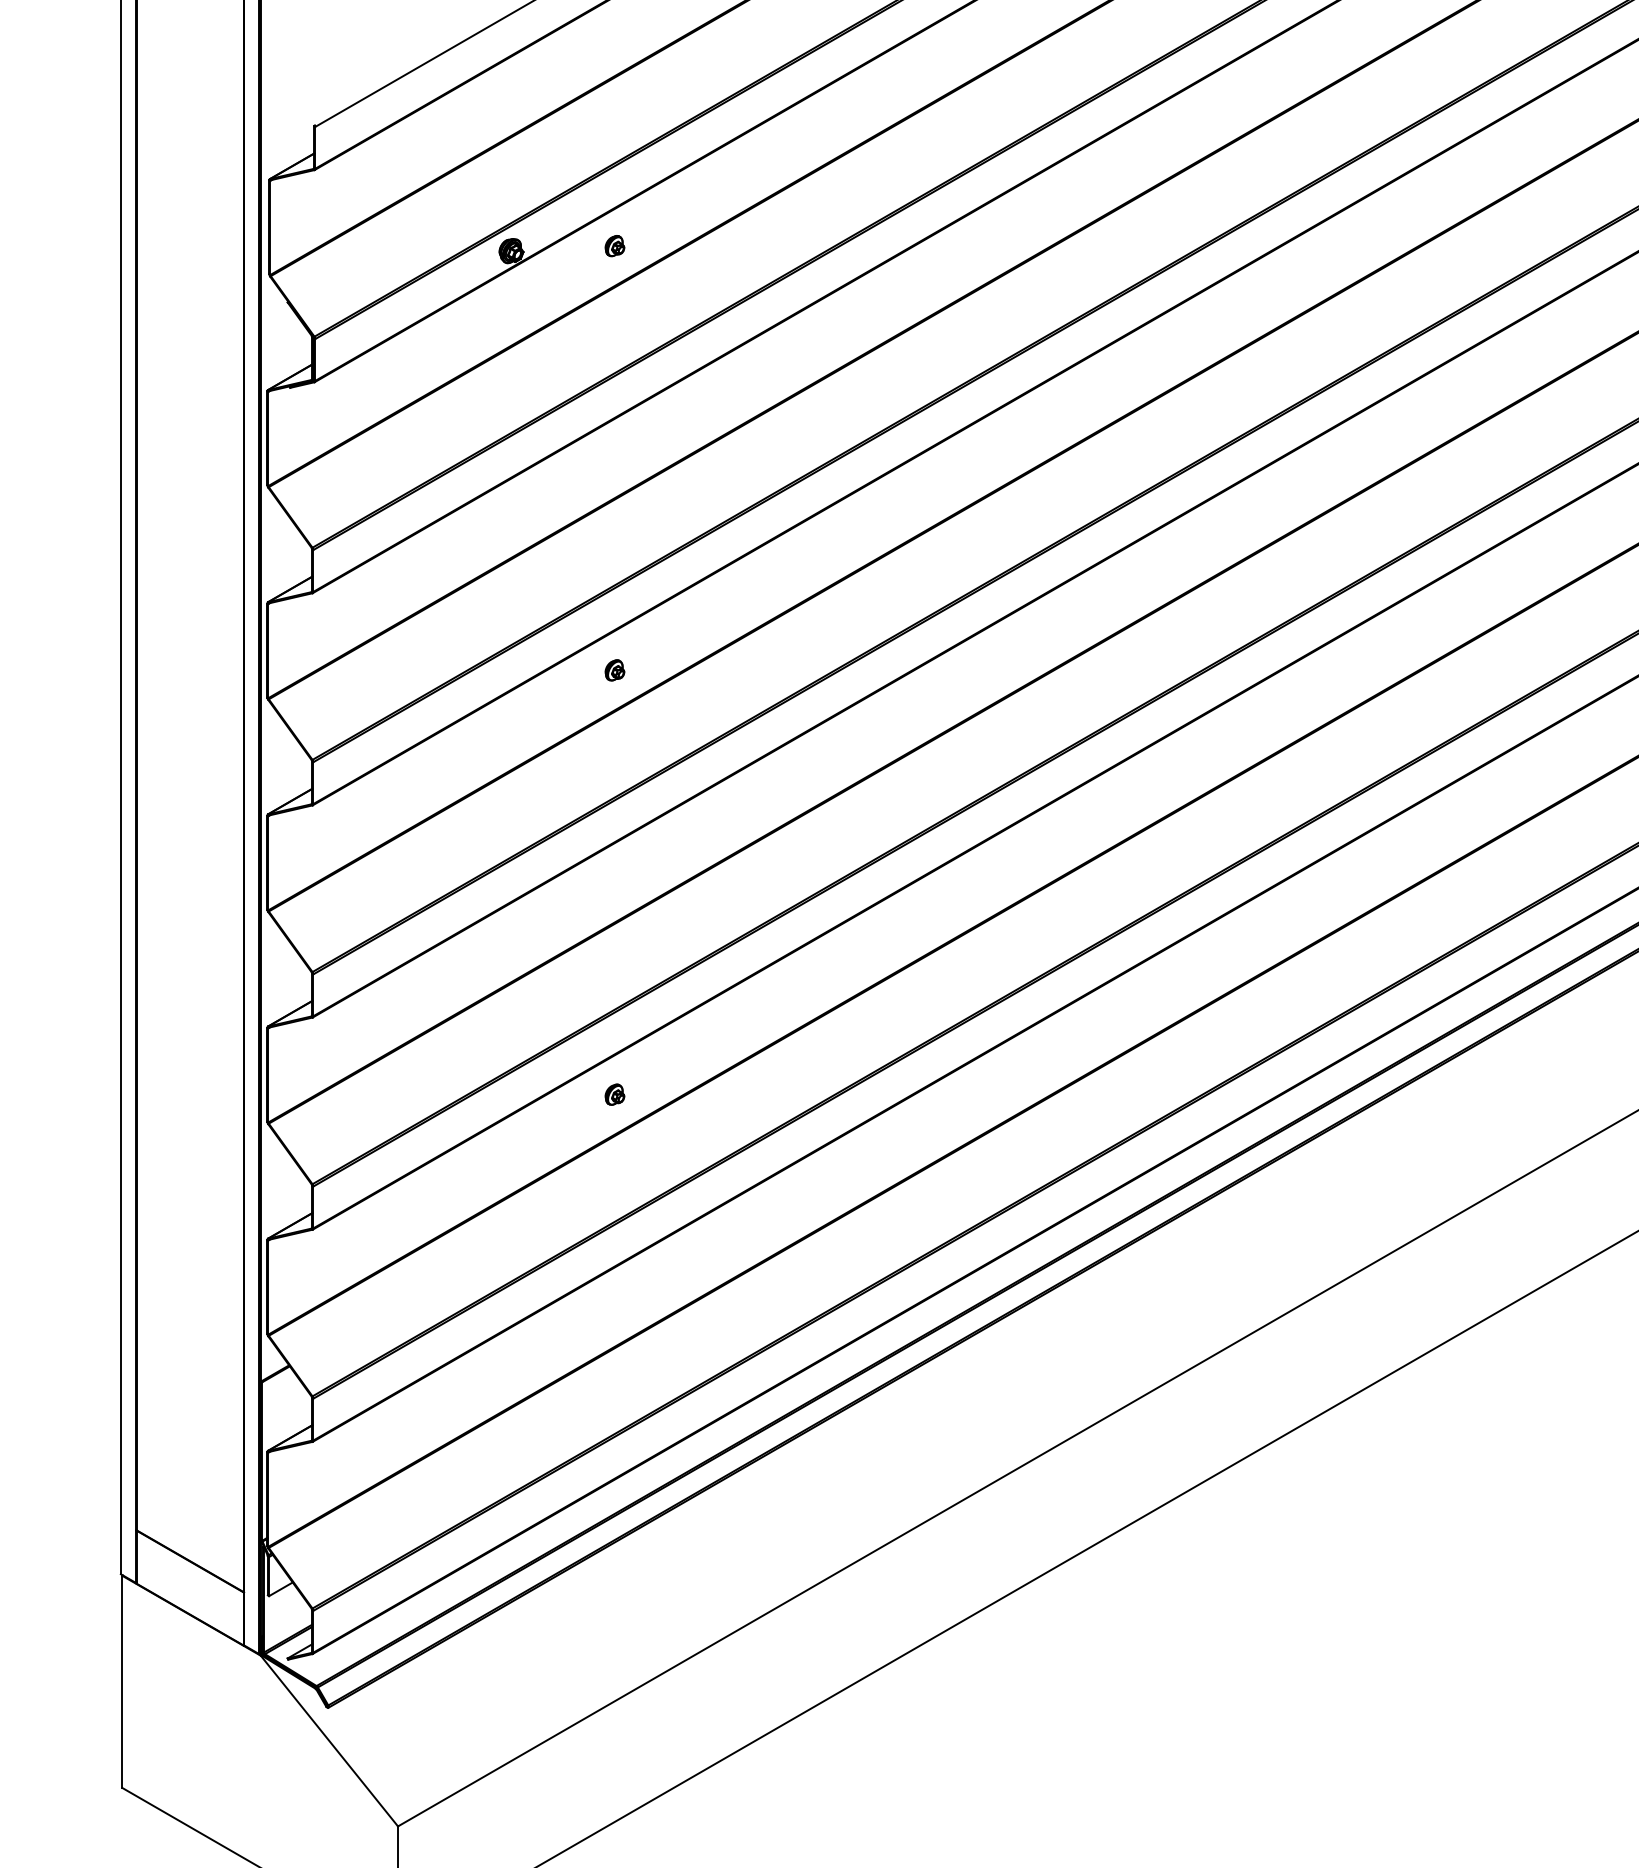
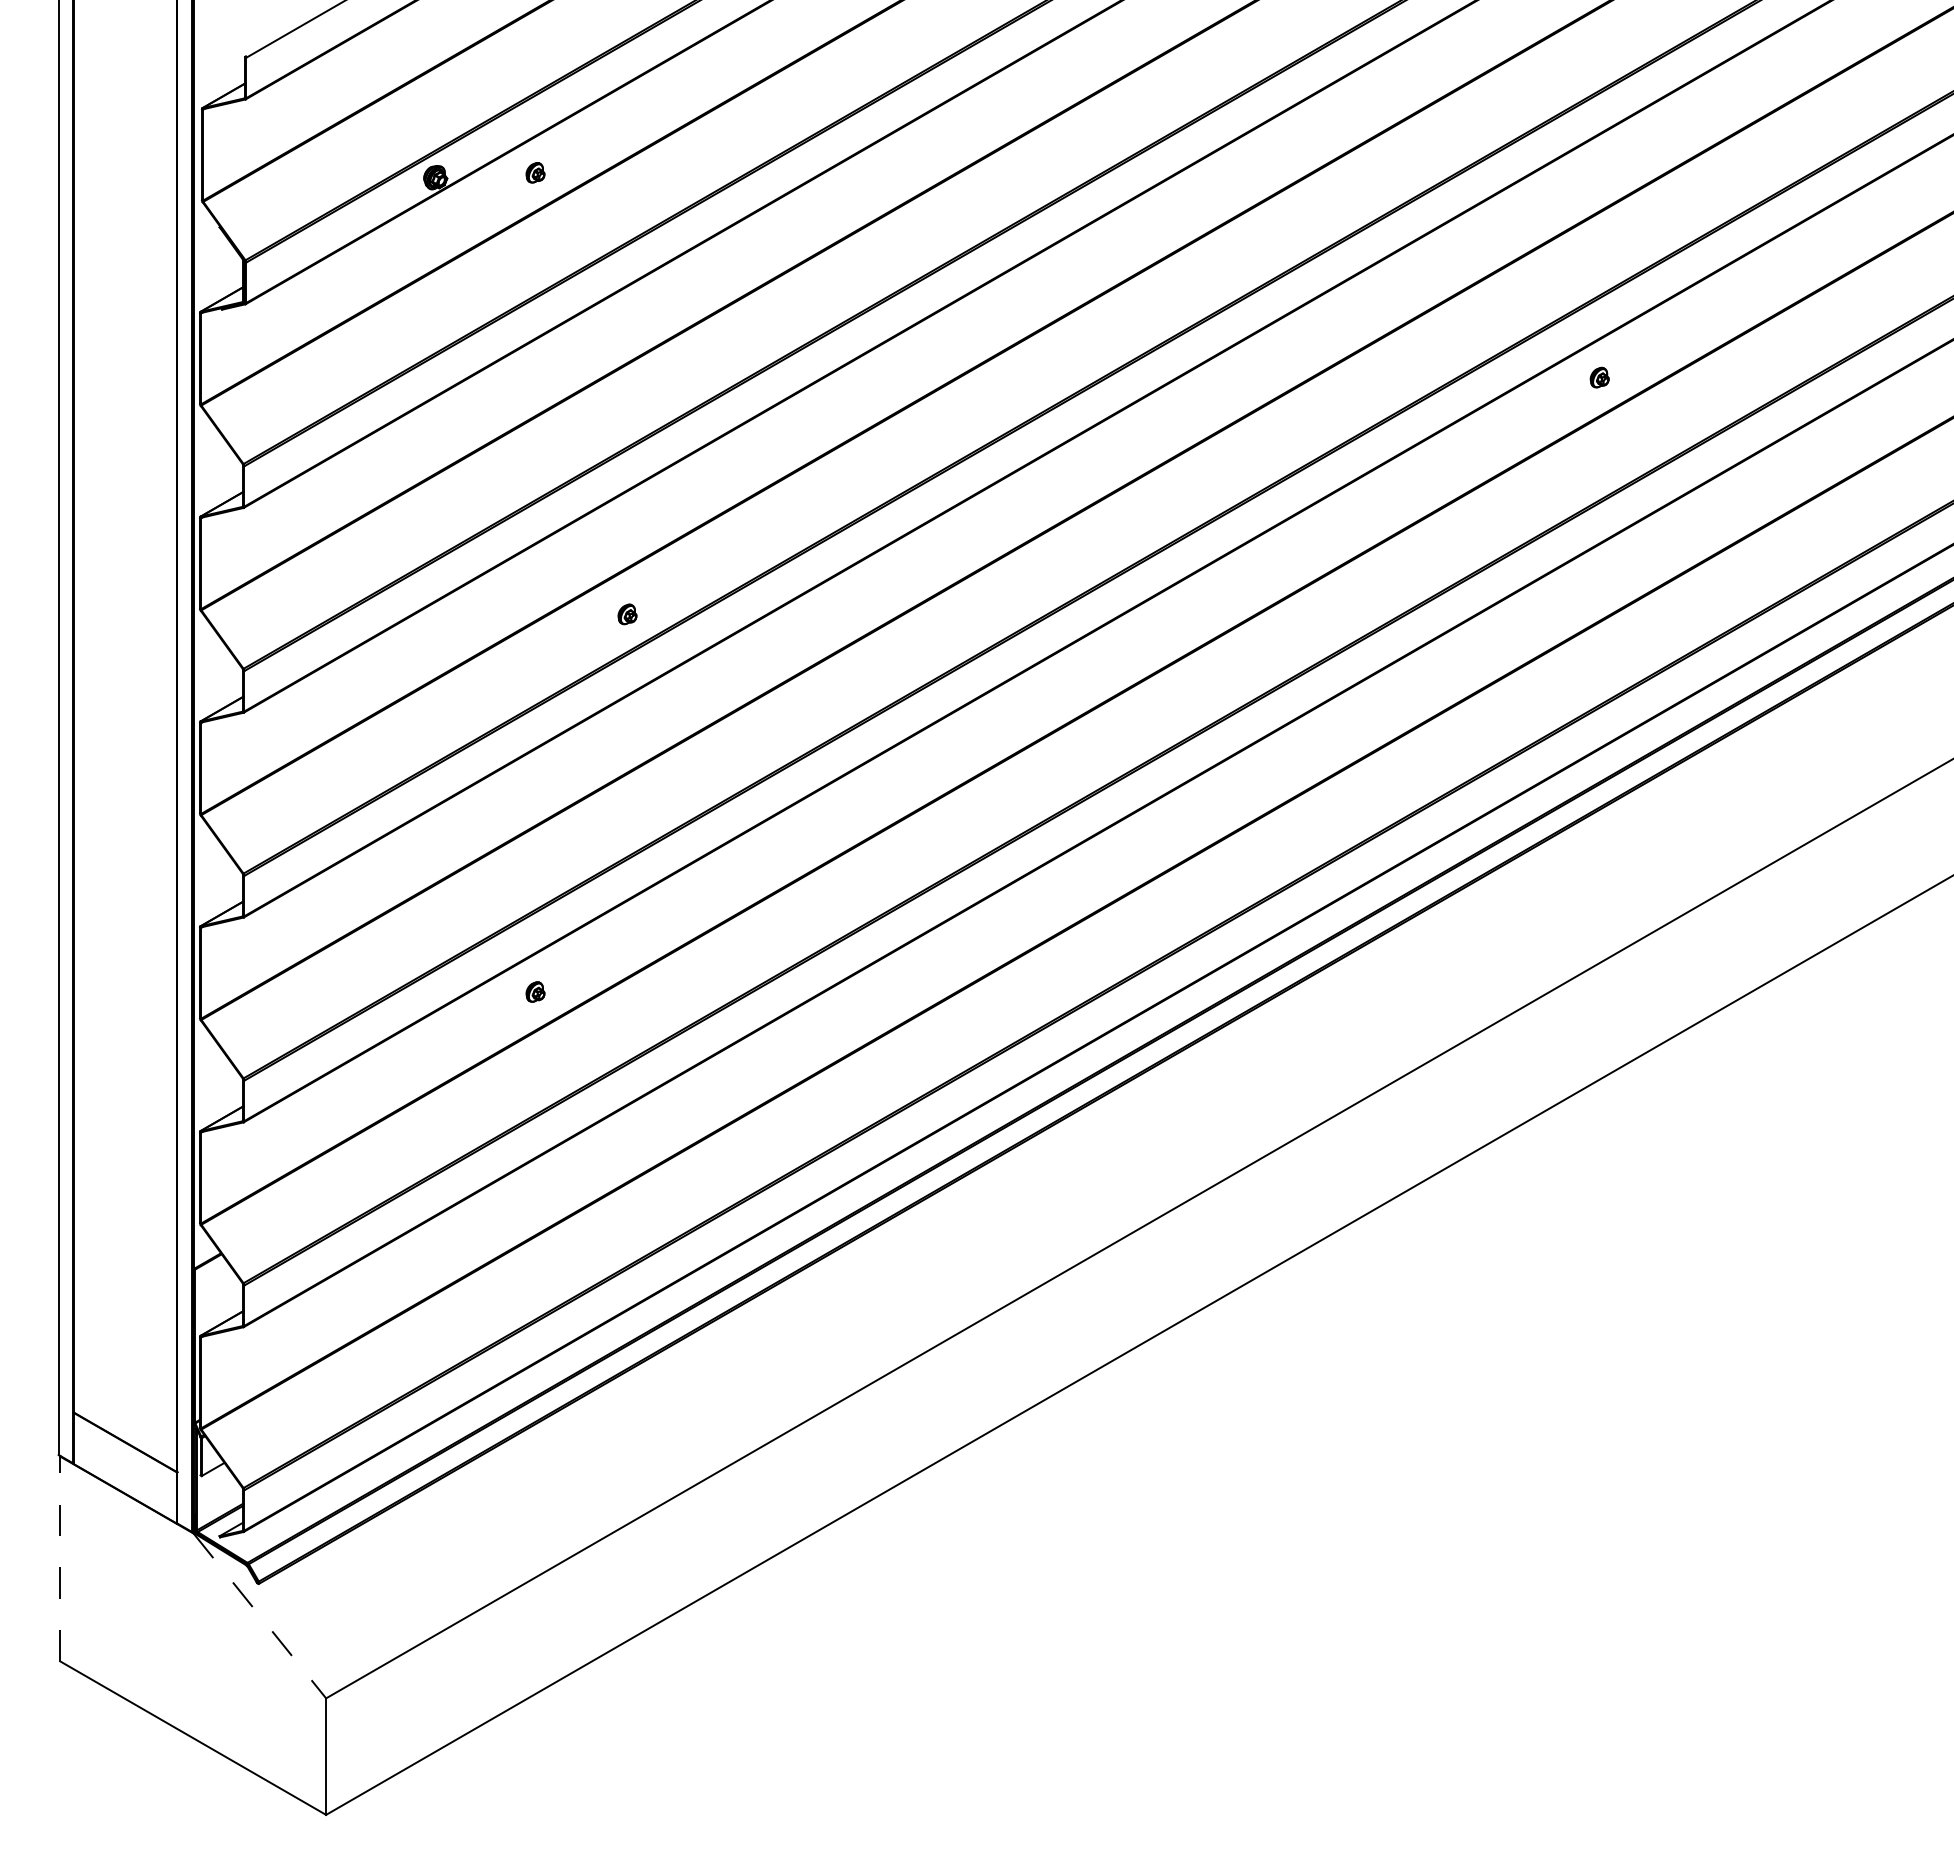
part: (614, 670) -> (627, 614), moved
line: (122, 1681) -> (60, 1558), solid -> dashed
line: (328, 1741) -> (259, 1616), solid -> dashed

